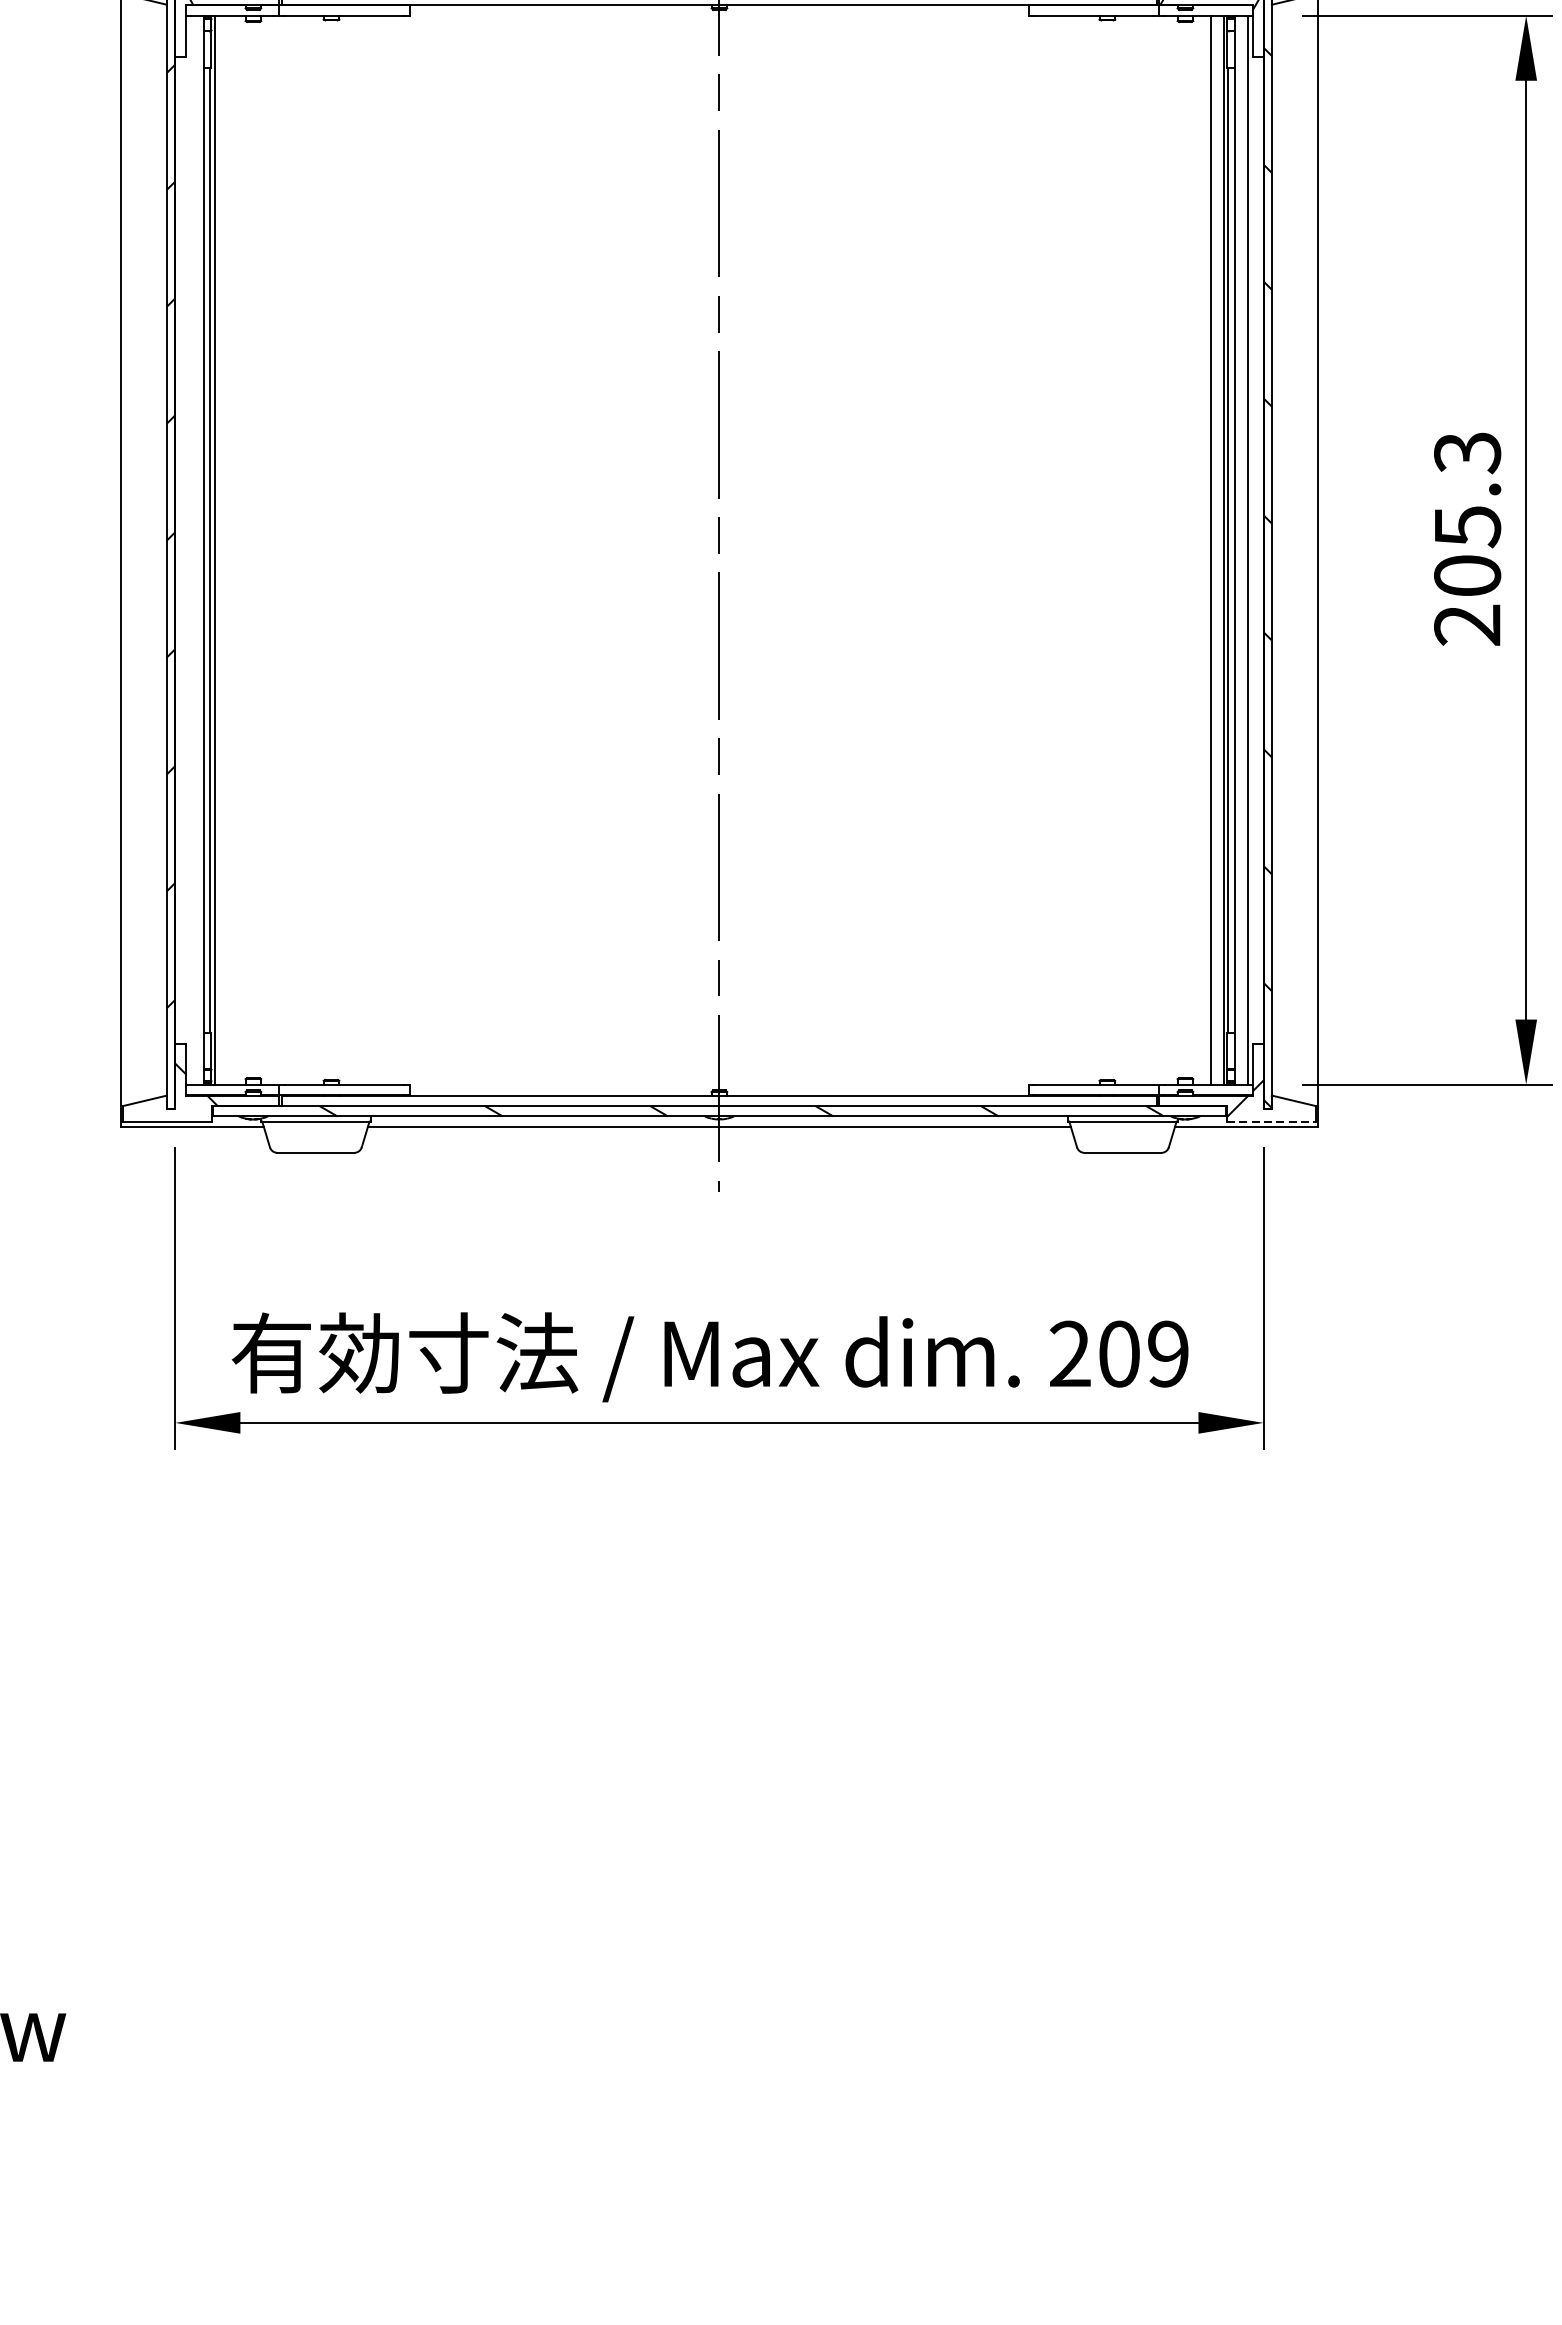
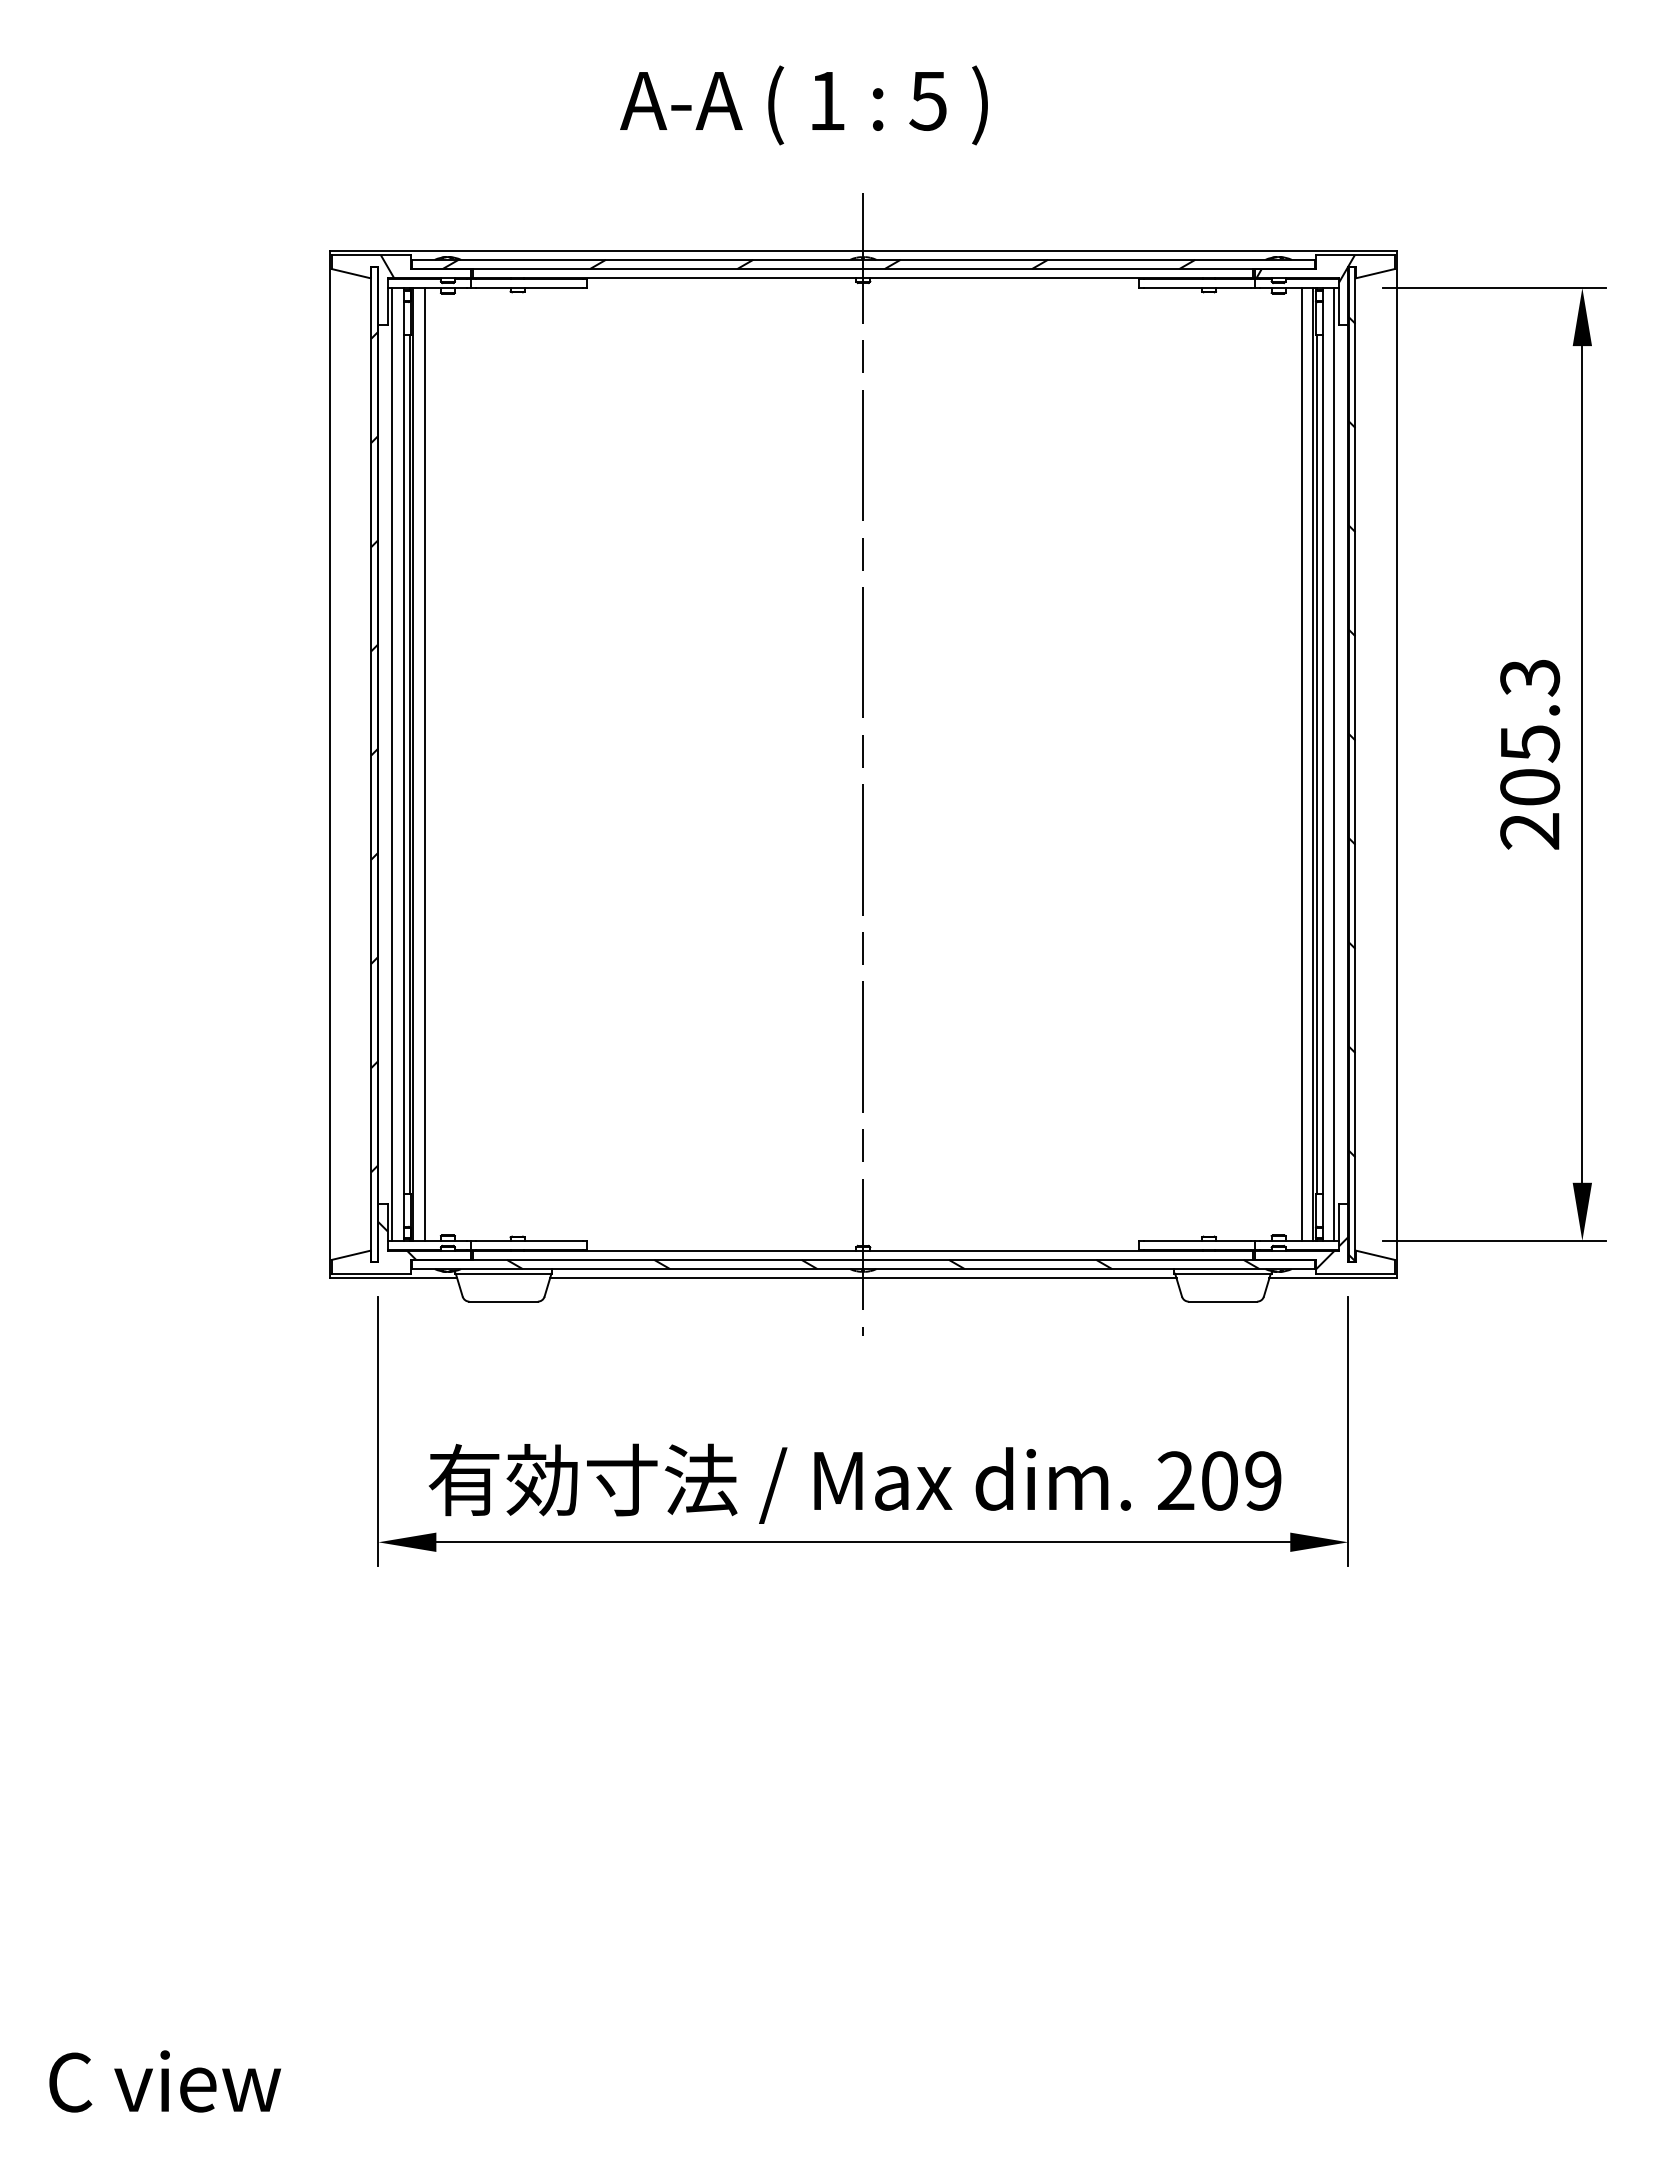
line: (191, 550) -> (392, 764), added
line: (227, 550) -> (424, 764), added
line: (1271, 1121) -> (1355, 1273), dashed -> solid

